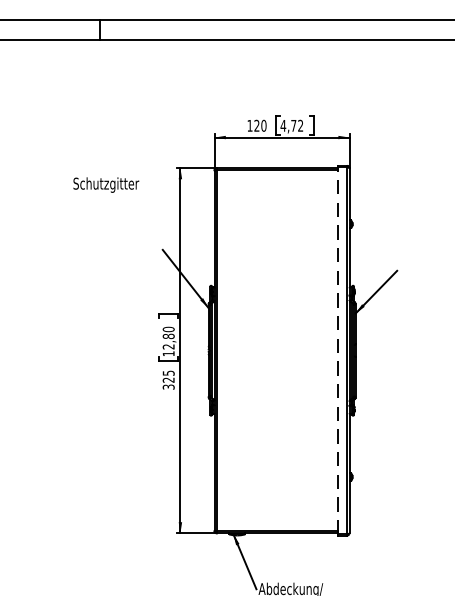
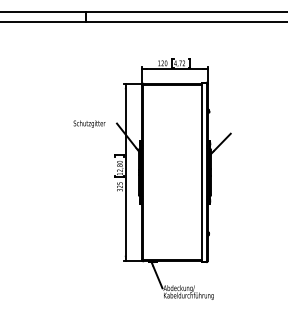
text: (106, 183) -> (89, 123), moved
line: (338, 350) -> (202, 172), dashed -> solid

